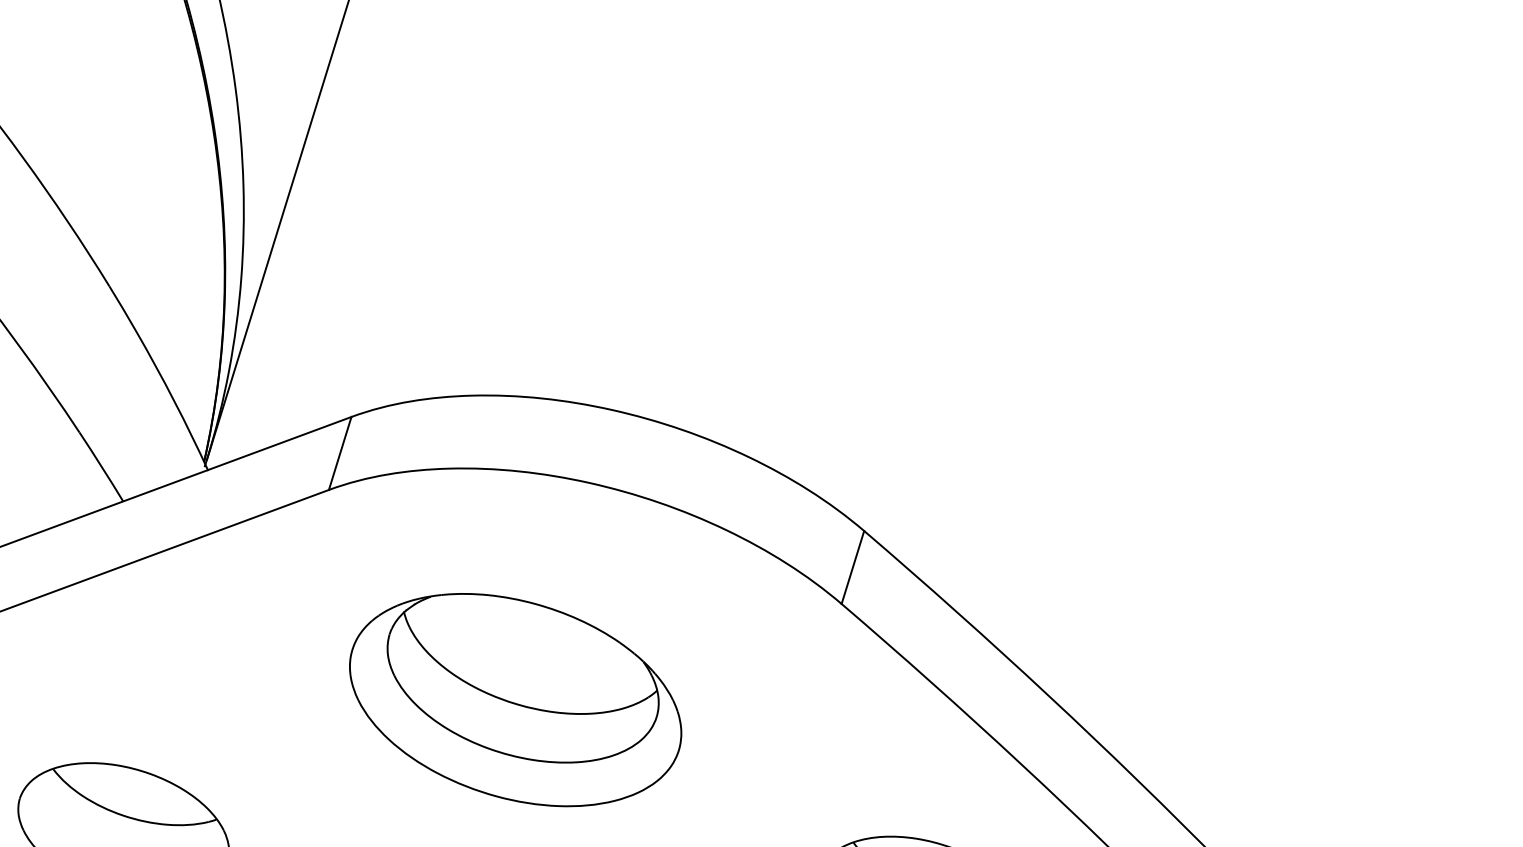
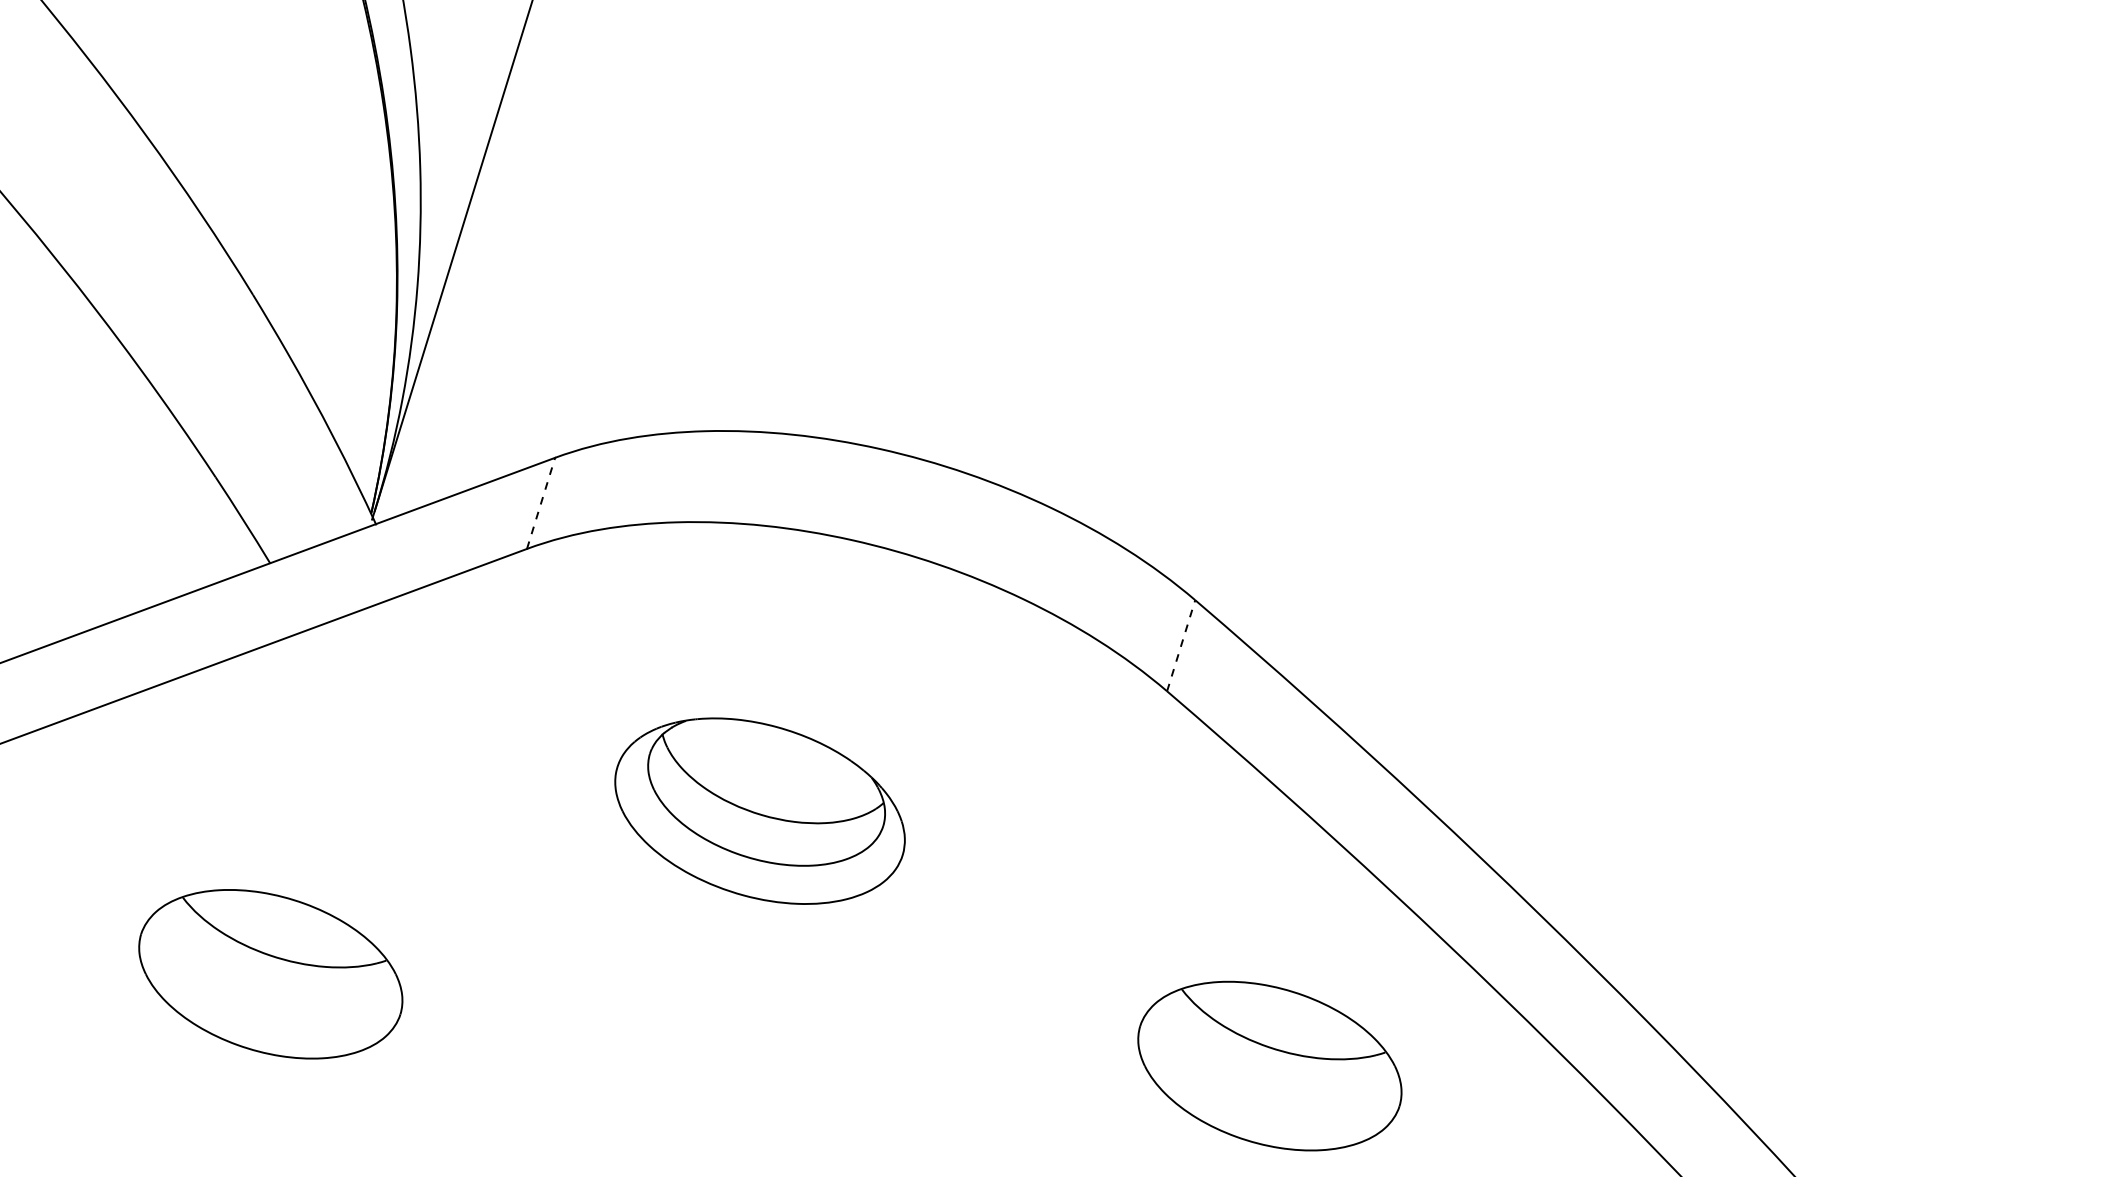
line: (340, 453) -> (541, 503), solid -> dashed
line: (853, 567) -> (1181, 645), solid -> dashed
part: (515, 699) -> (759, 810), size x0.7

